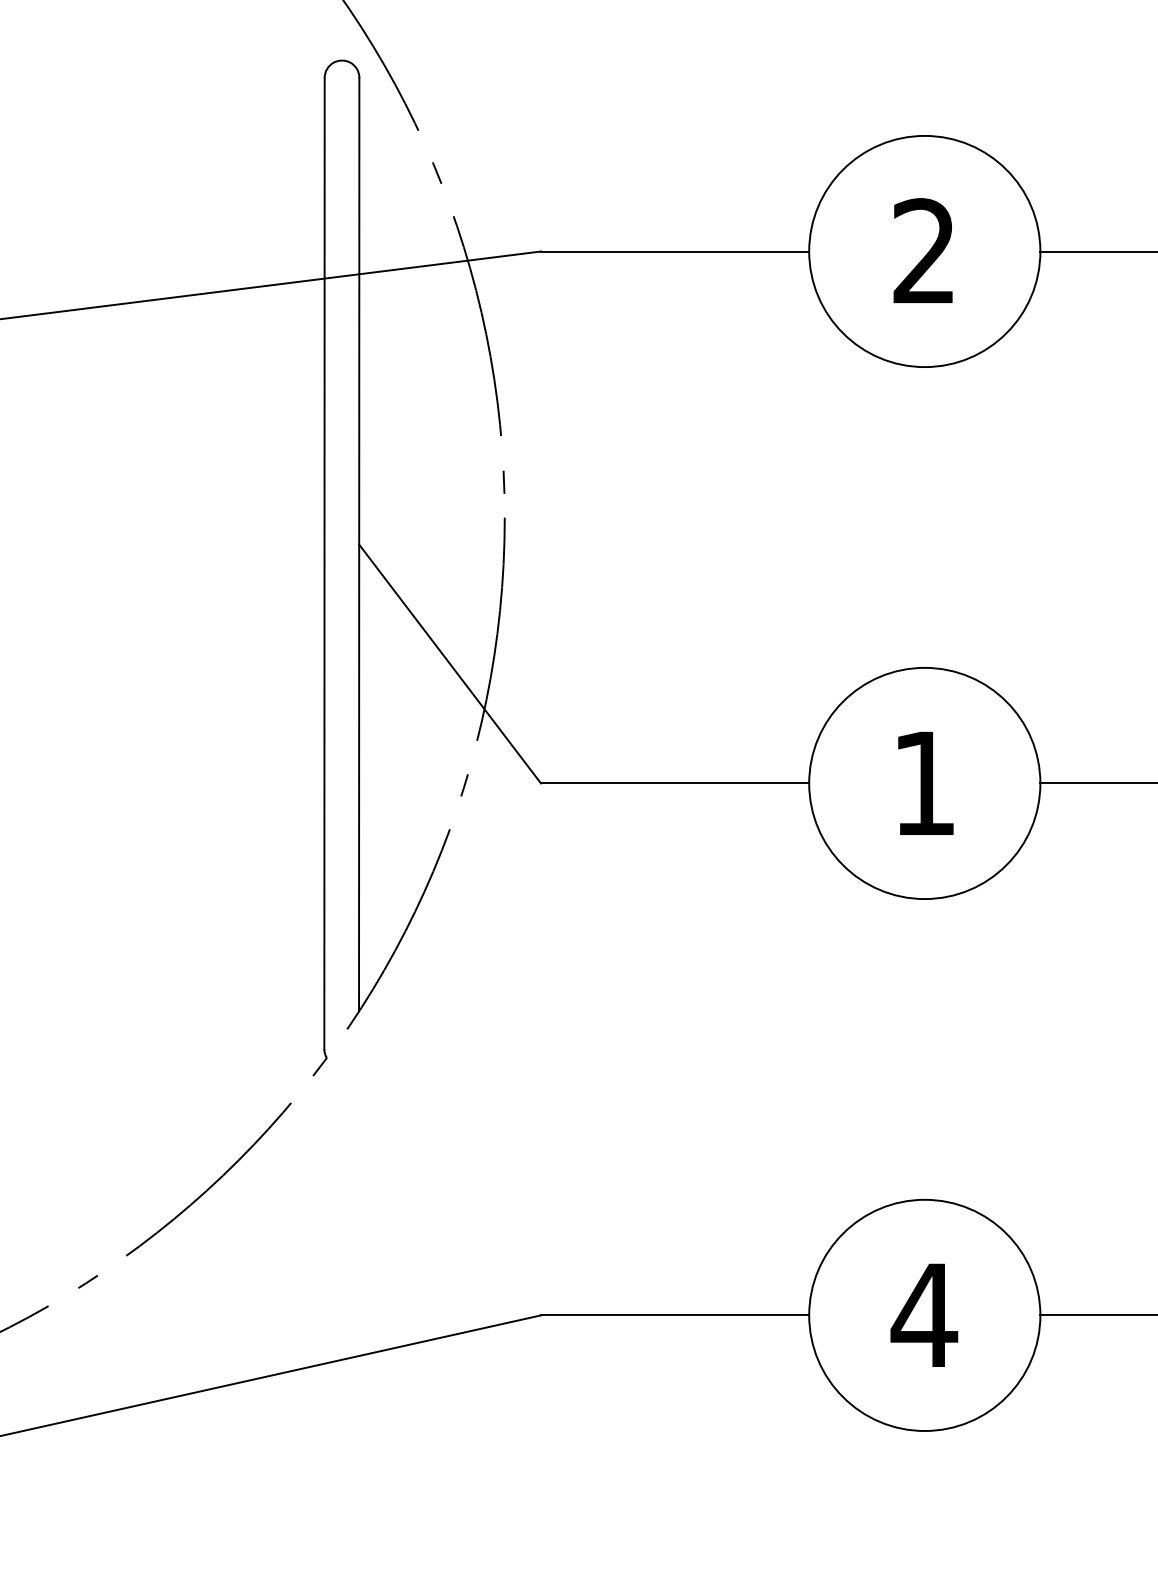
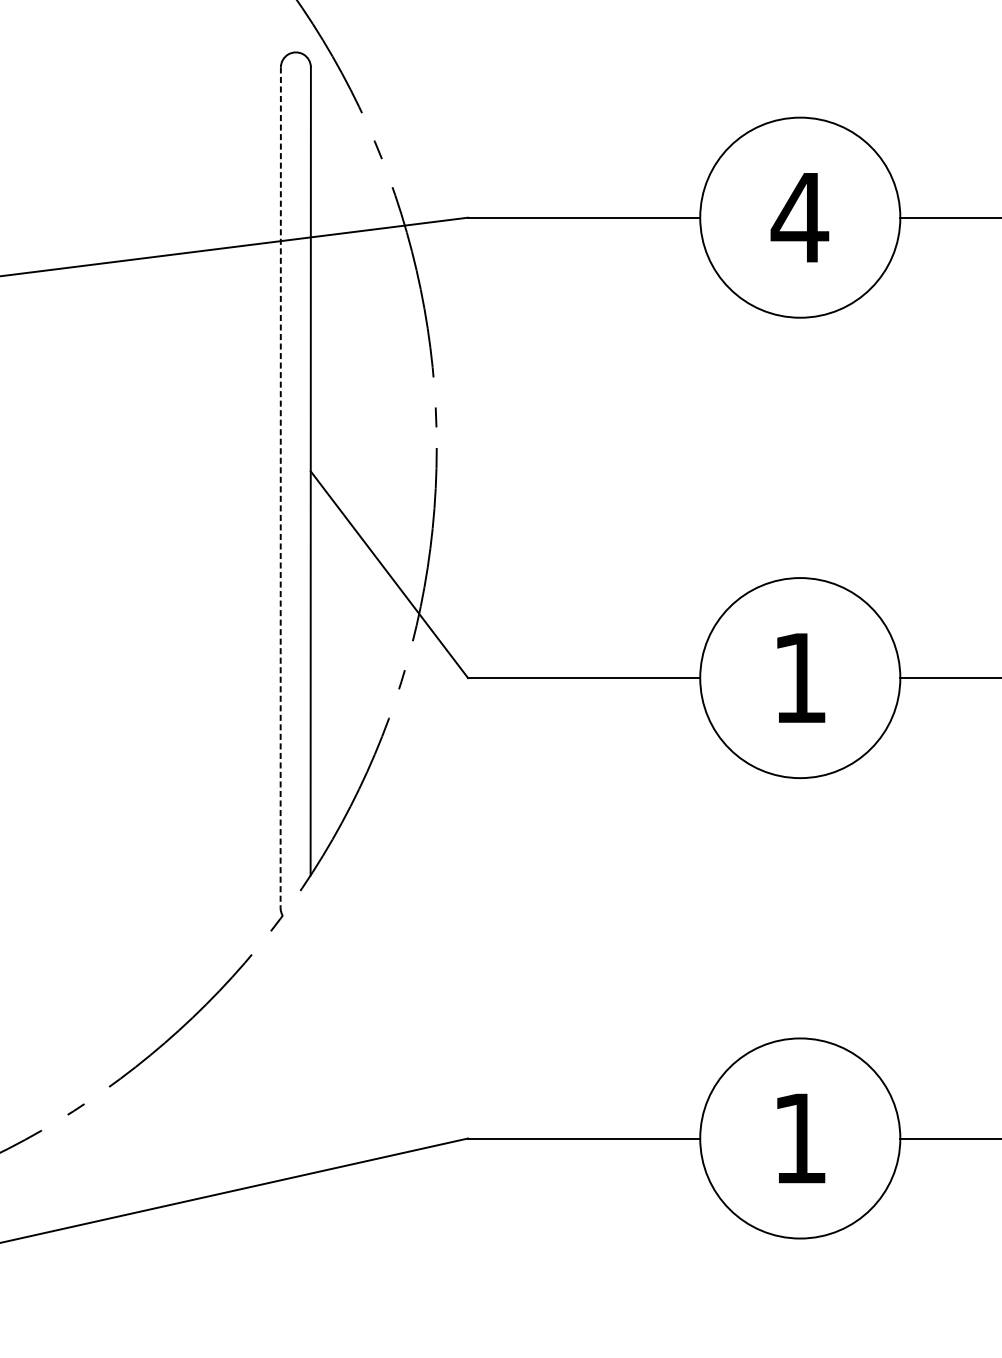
text: (924, 250) -> (800, 216), 2 -> 4
line: (324, 563) -> (280, 487), solid -> dashed
text: (924, 1314) -> (800, 1137), 4 -> 1

